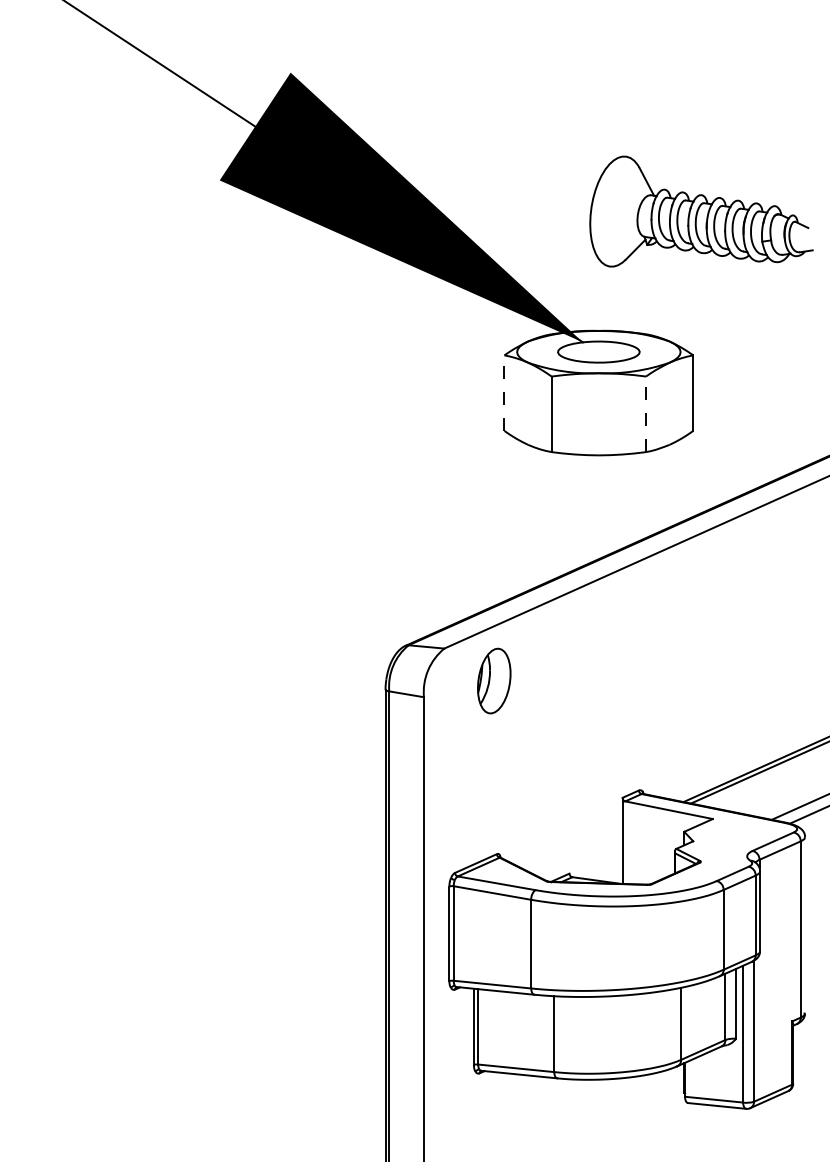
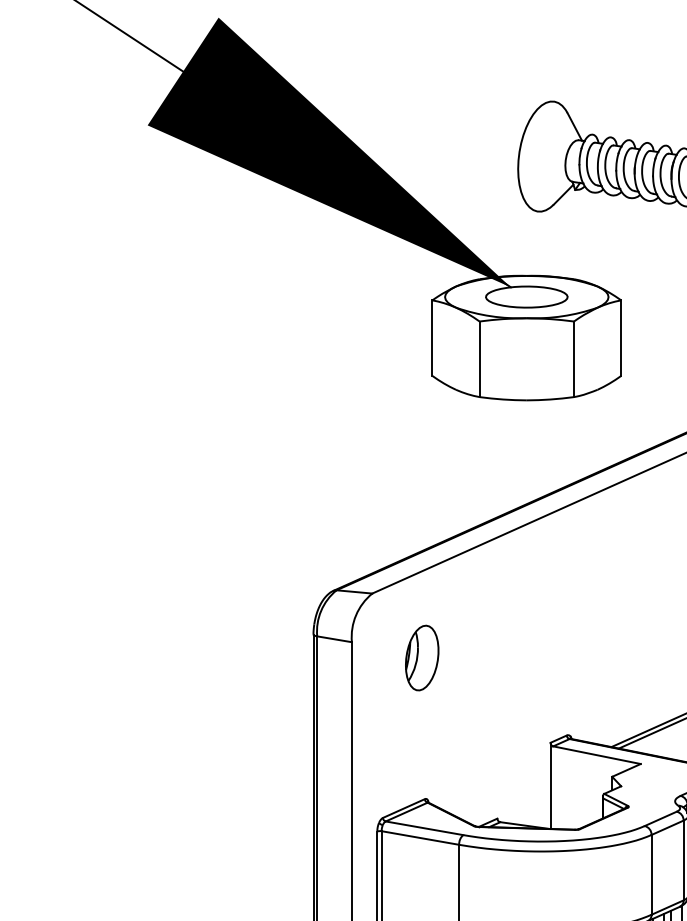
line: (504, 393) -> (432, 338), dashed -> solid
line: (646, 414) -> (574, 359), dashed -> solid
part: (494, 680) -> (422, 657), moved

